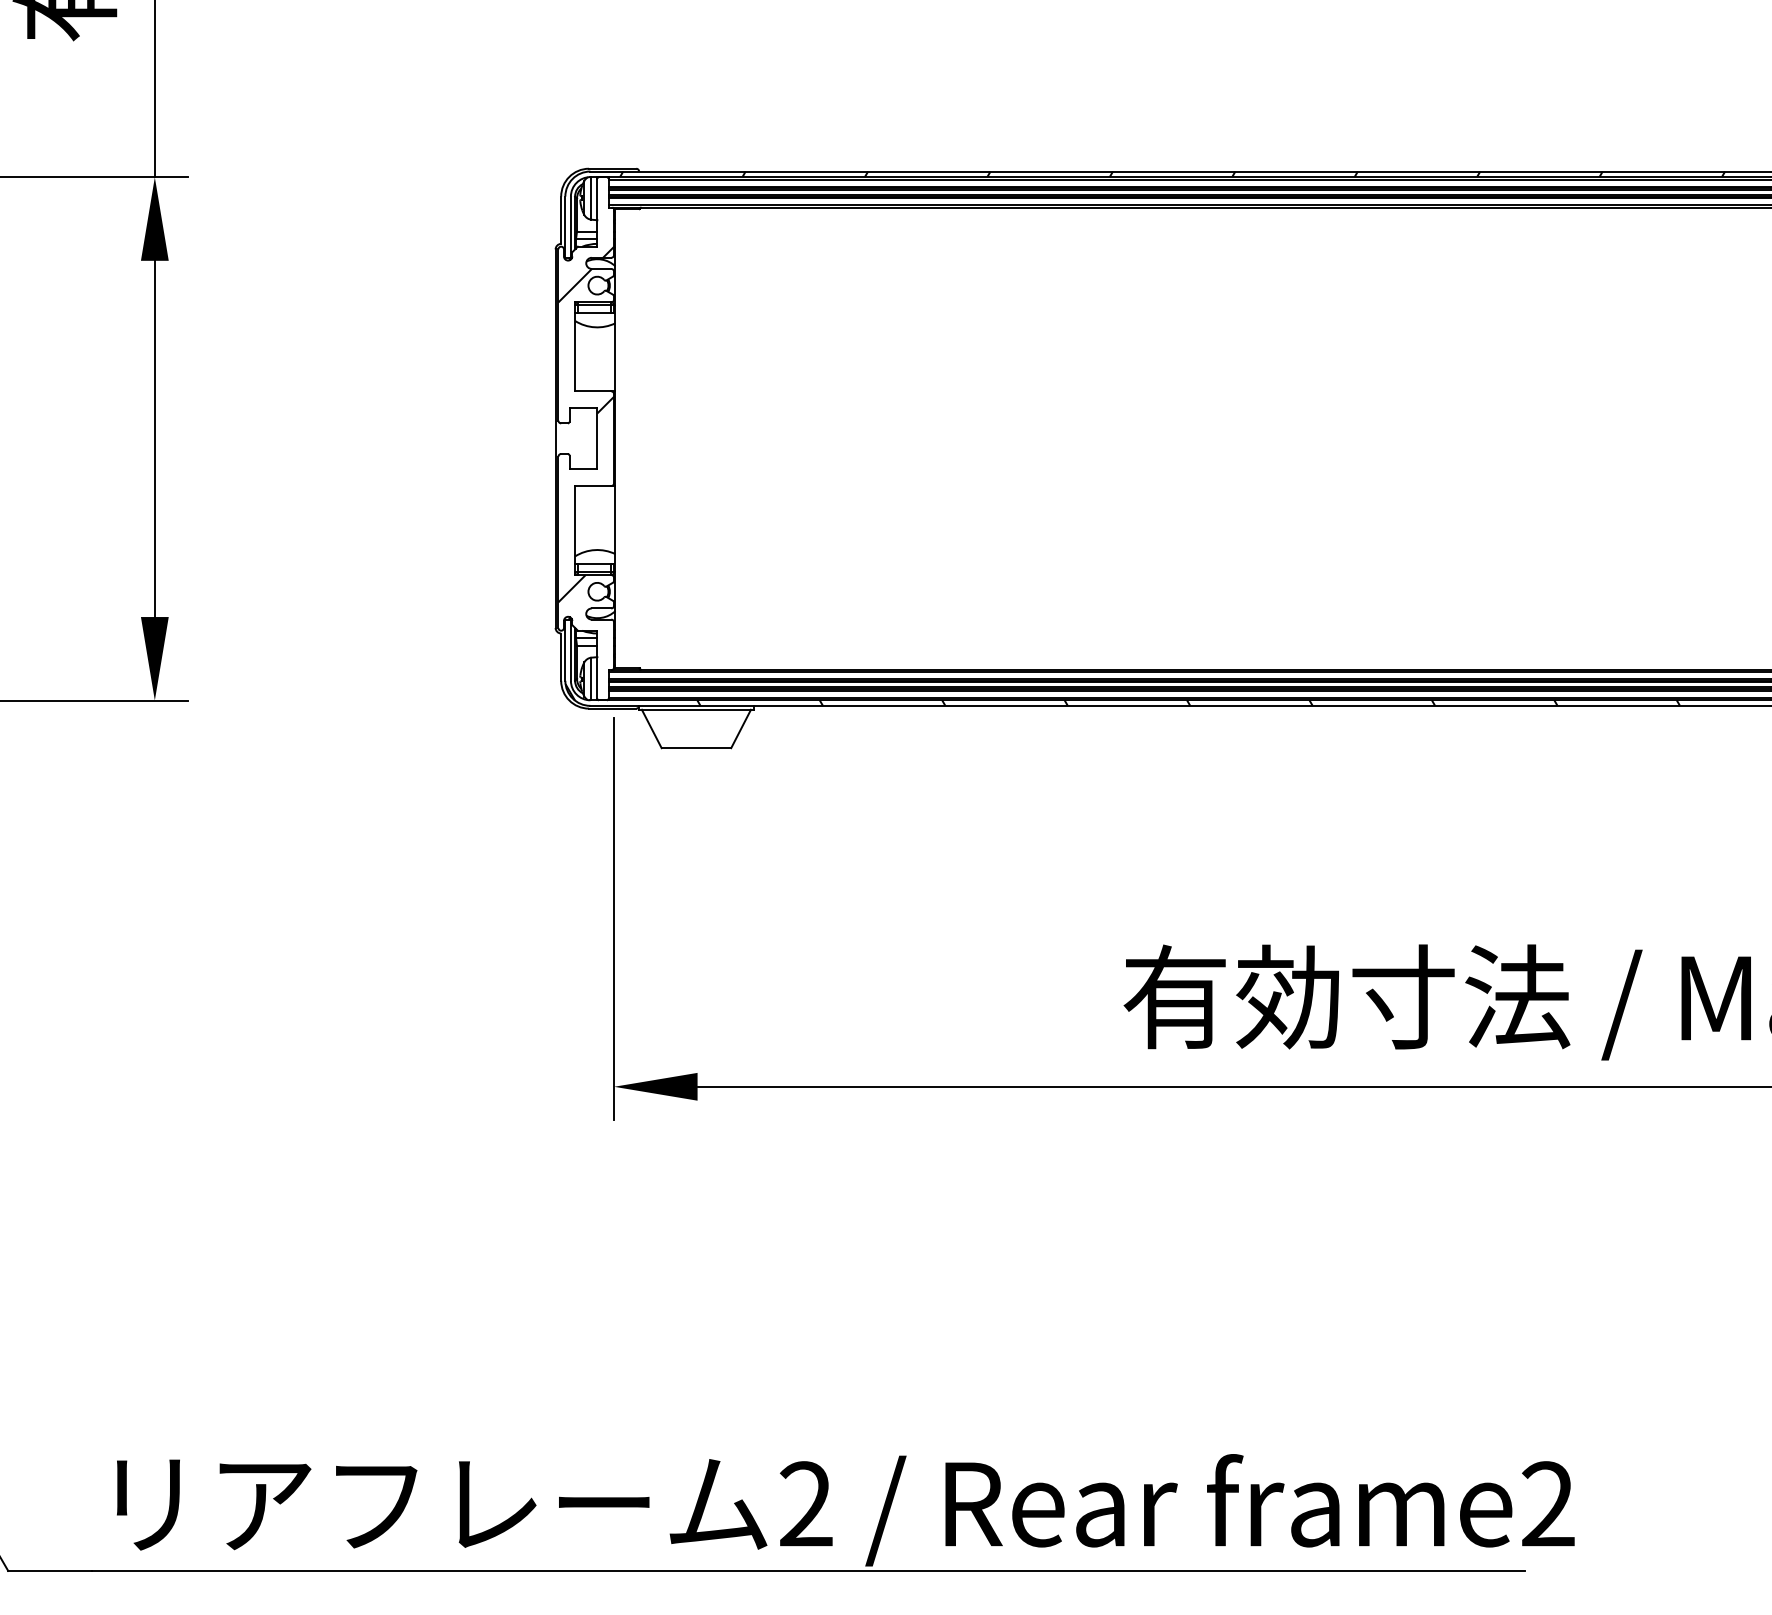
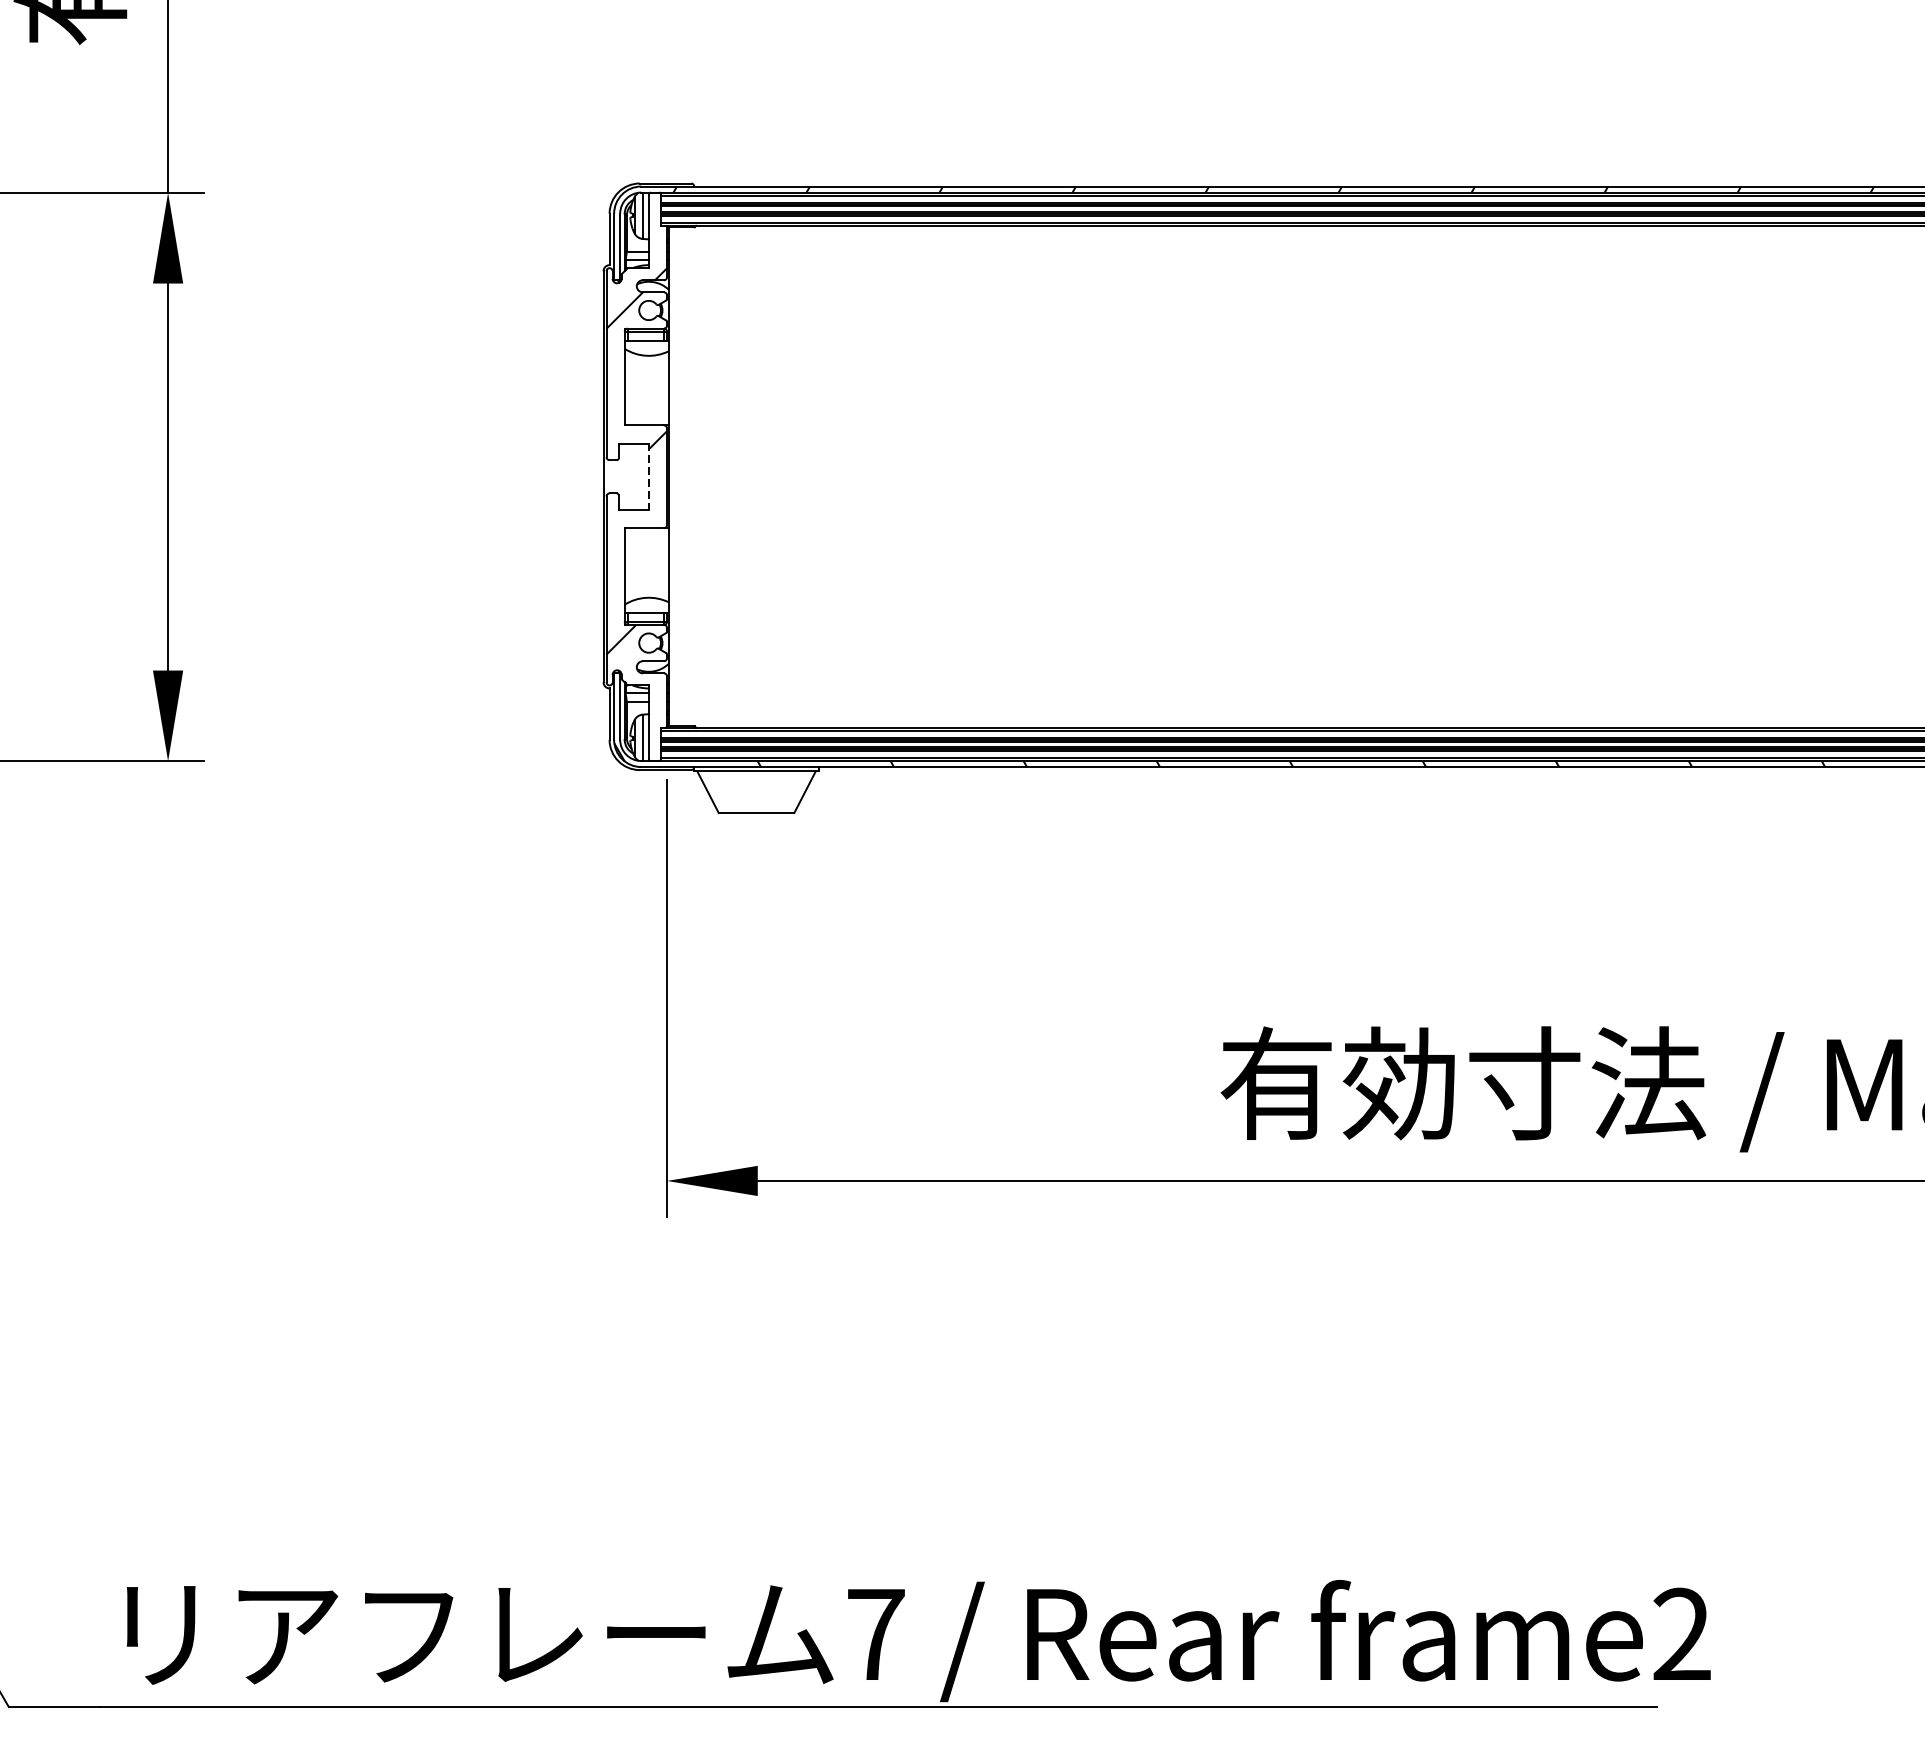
line: (597, 438) -> (649, 476), solid -> dashed
text: (805, 1503) -> (875, 1633), 2 -> 7

